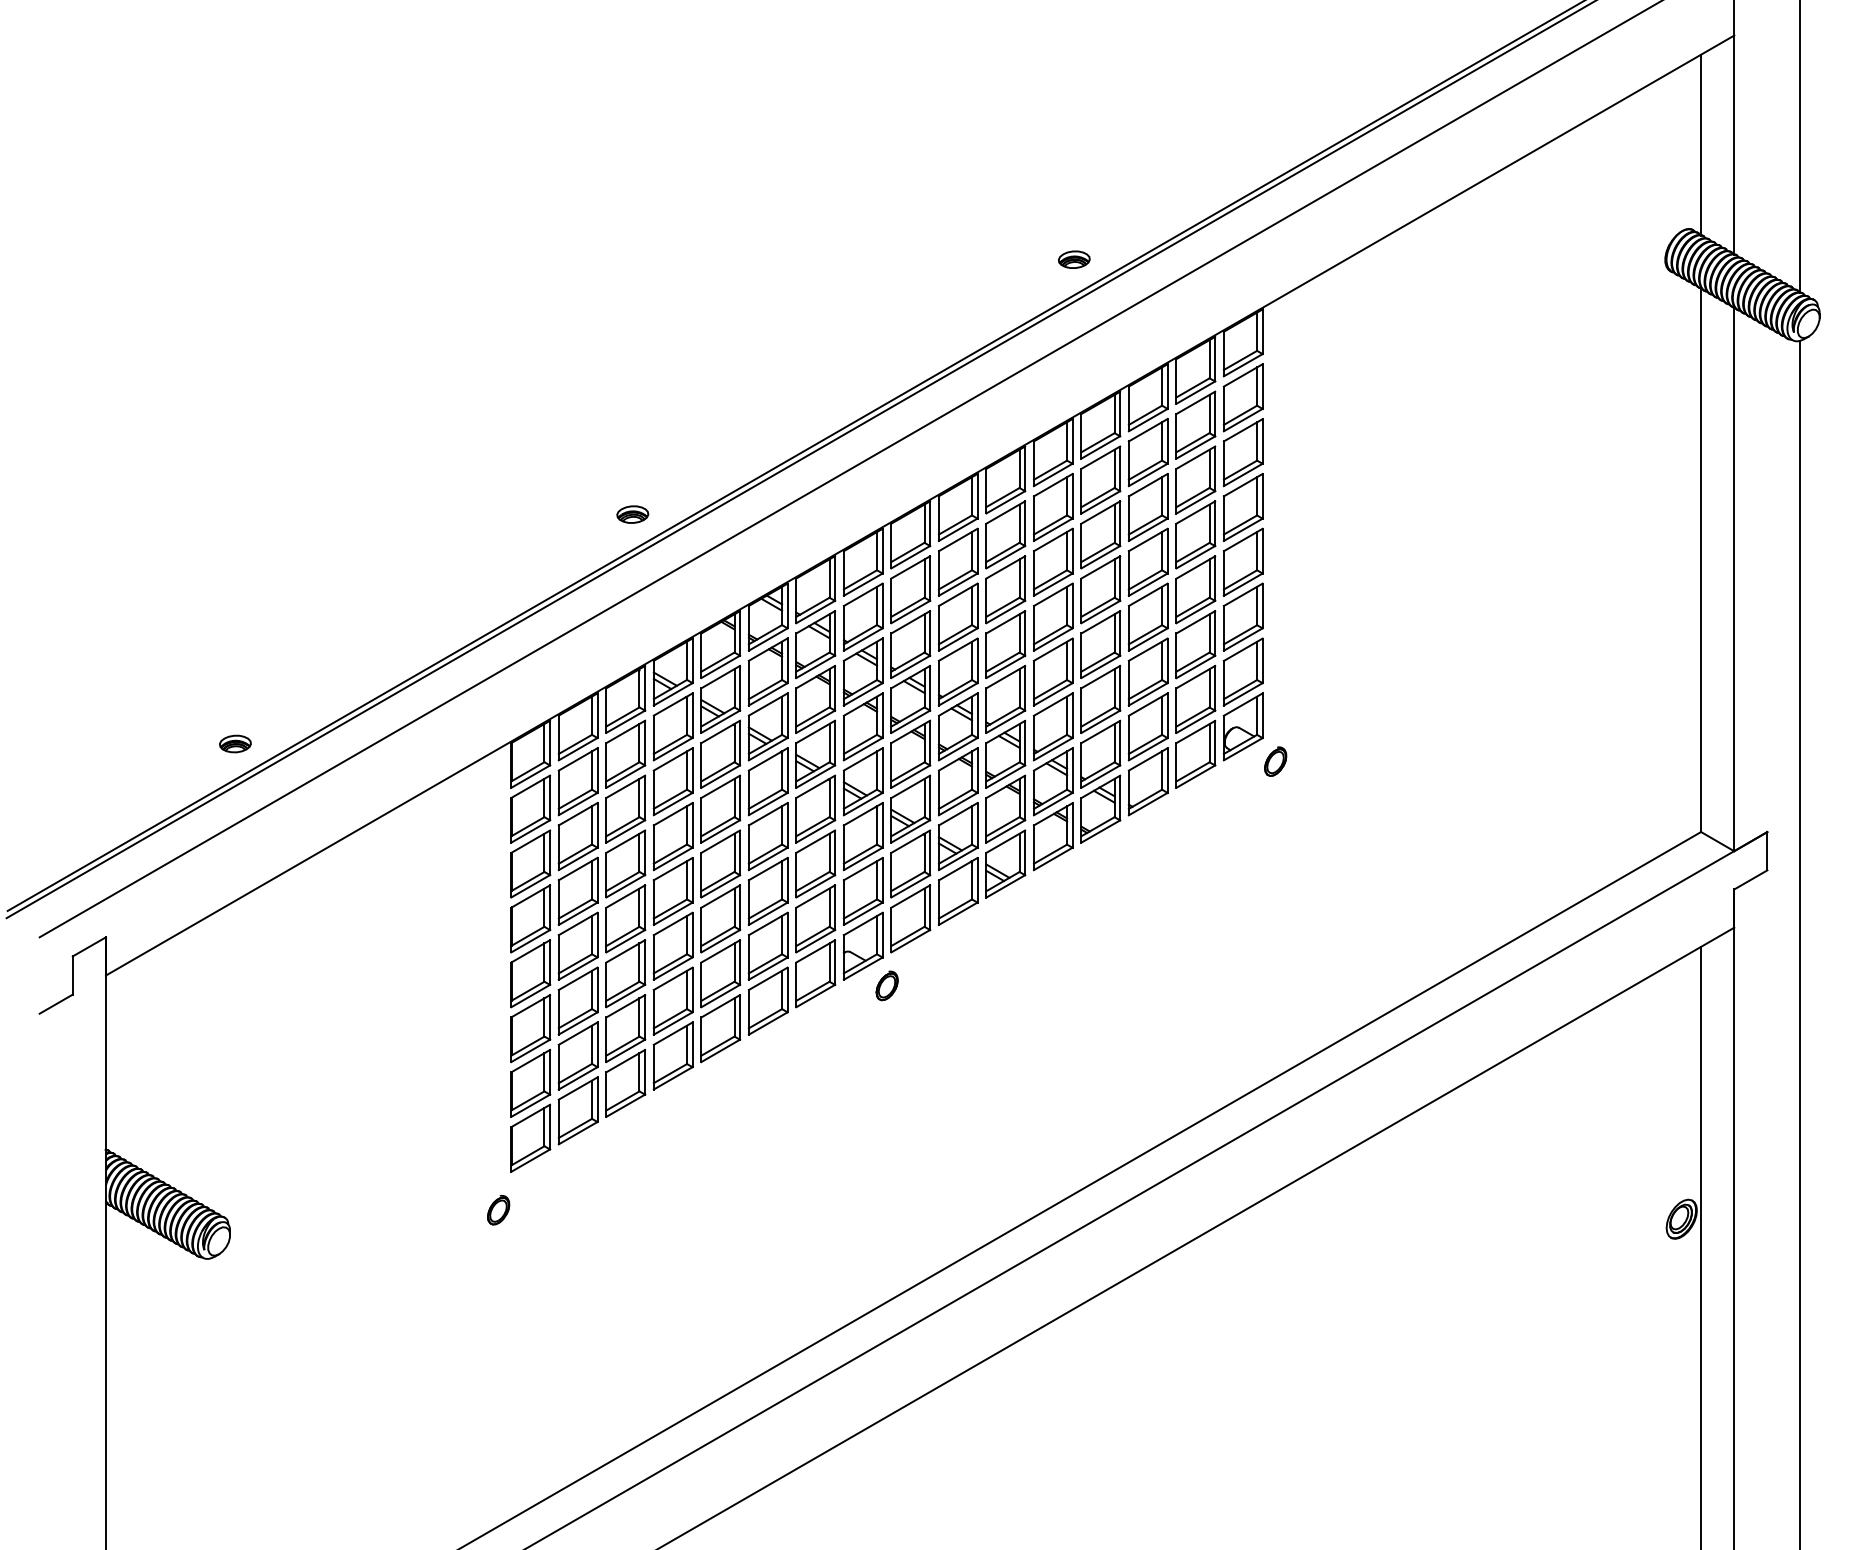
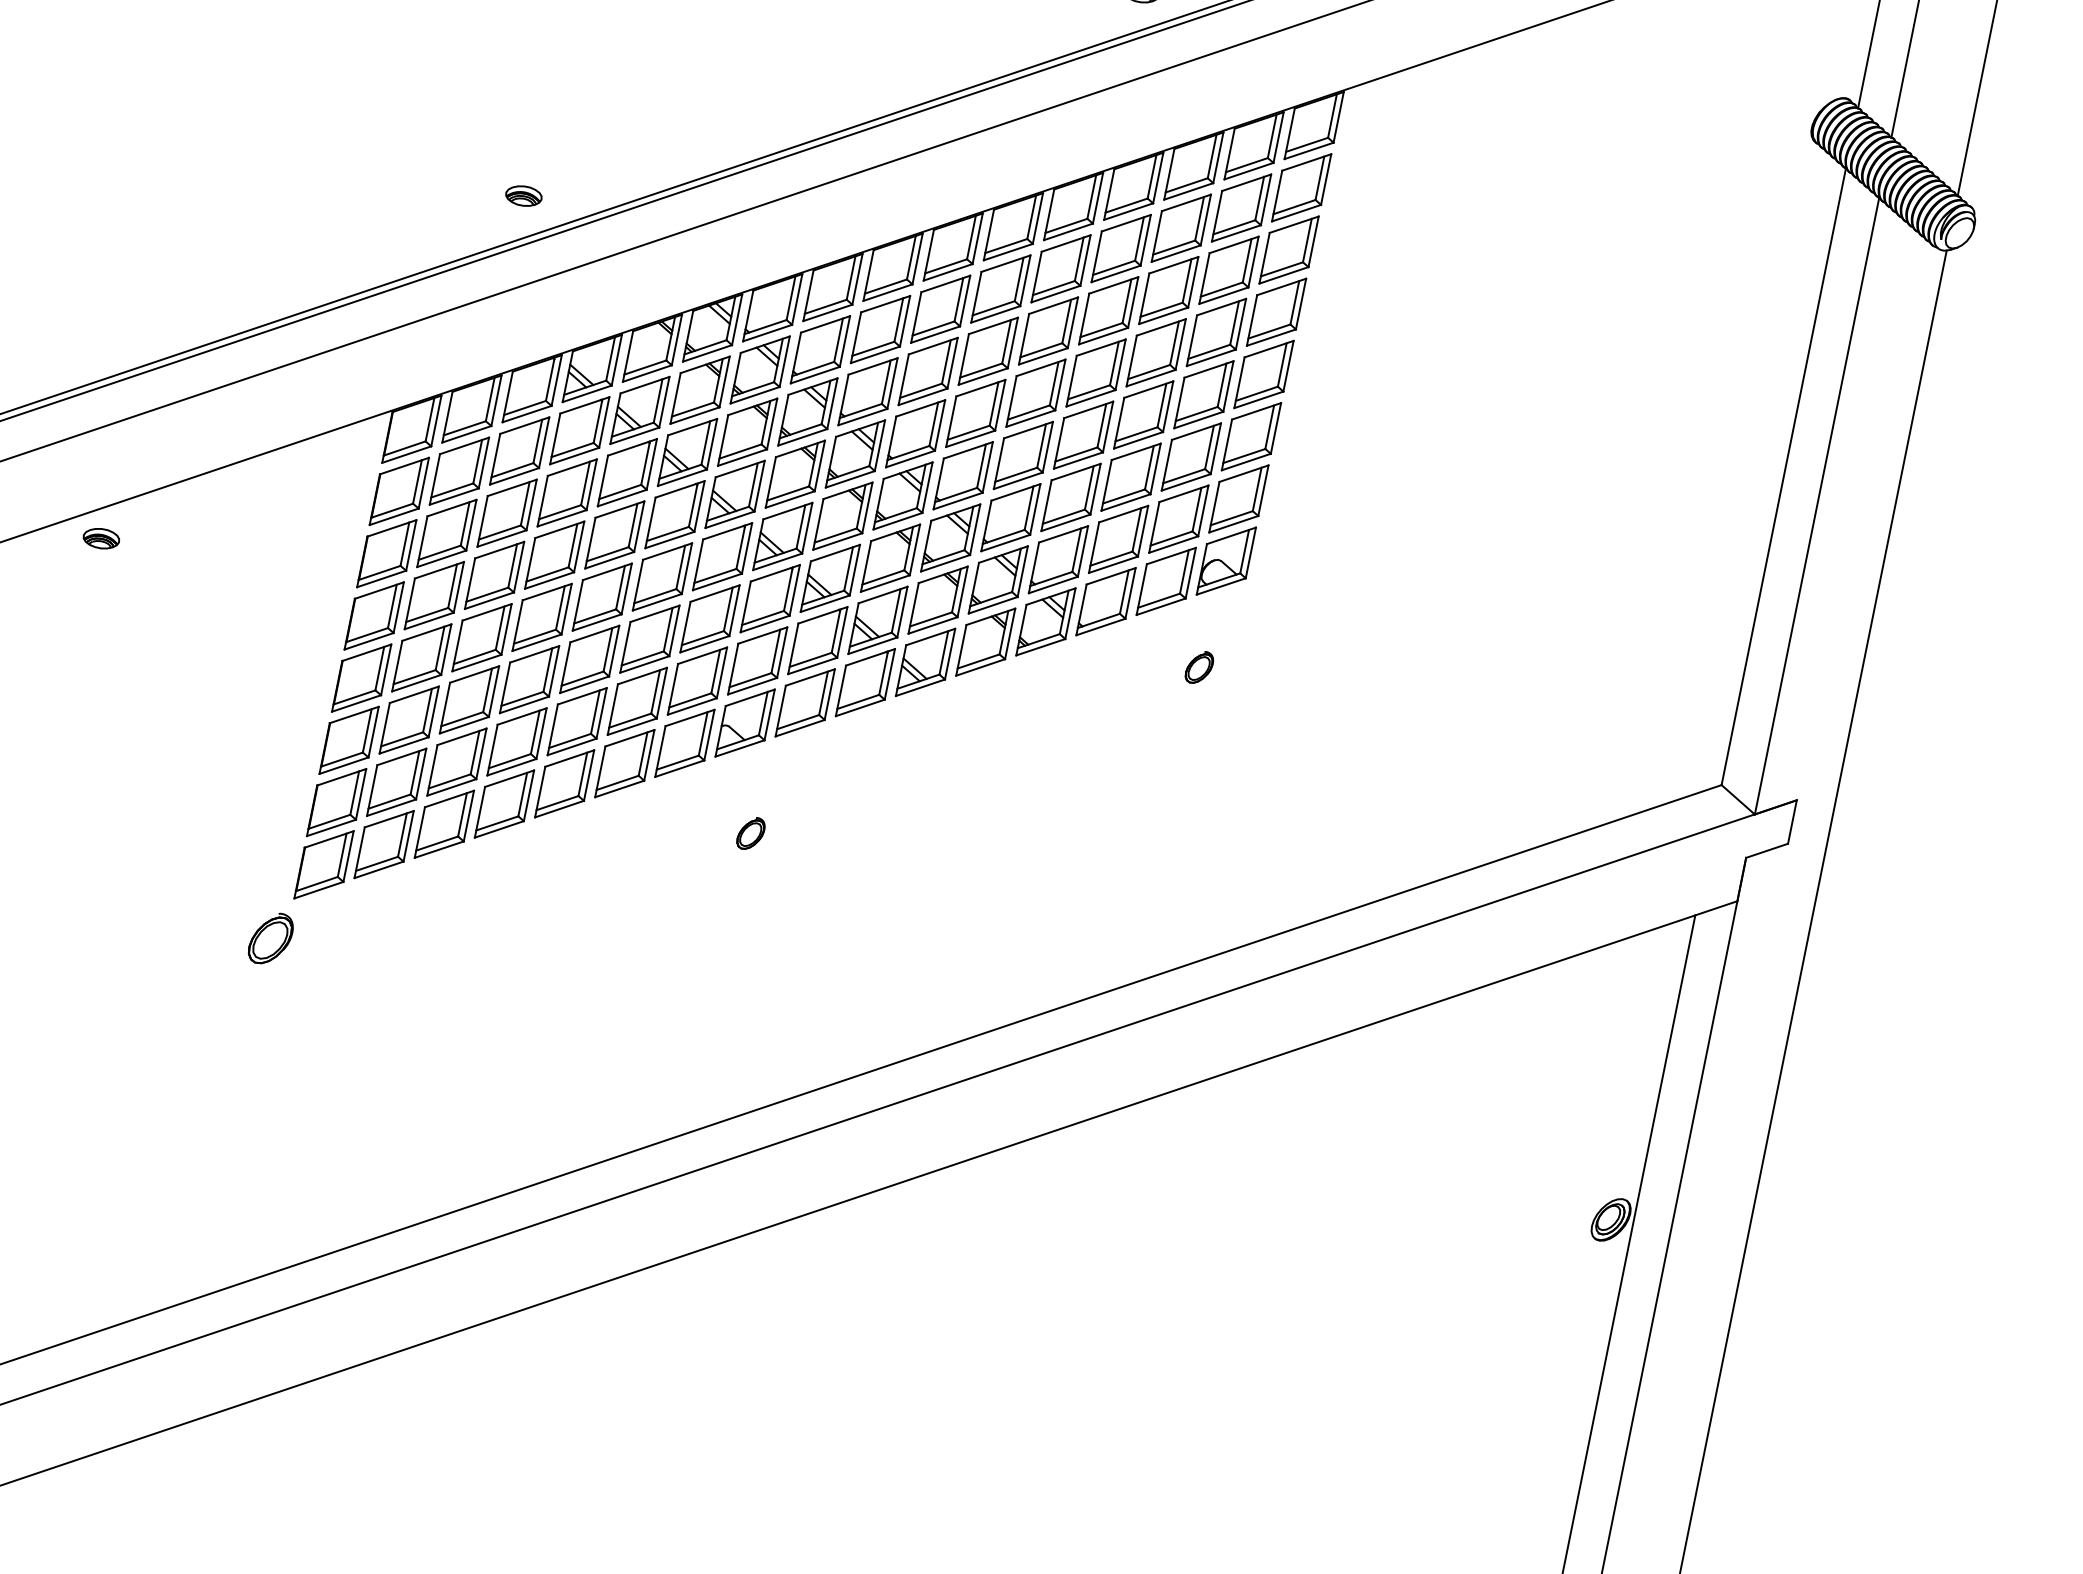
part: (632, 514) -> (523, 195), moved
part: (235, 743) -> (101, 538), moved
part: (1275, 761) -> (1199, 667), moved
part: (886, 985) -> (750, 832), moved
part: (498, 1210) -> (270, 939), size x1.6

